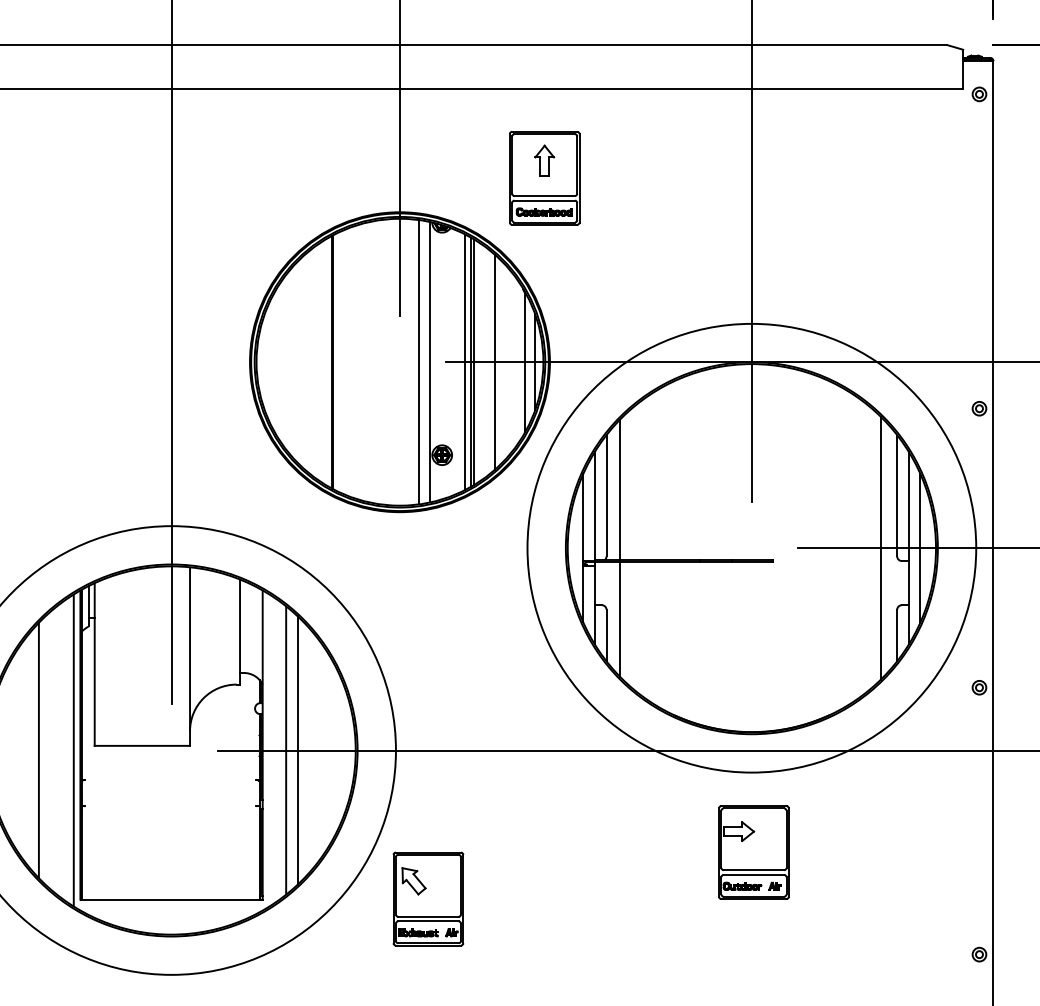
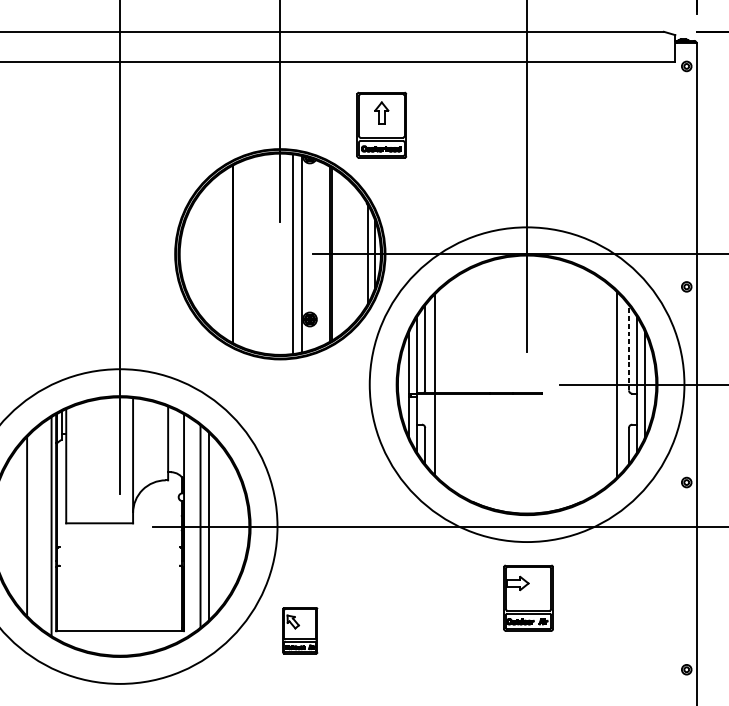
line: (465, 361) -> (326, 253), removed
line: (494, 361) -> (346, 253), removed
line: (897, 495) -> (629, 347), solid -> dashed
part: (428, 898) -> (300, 630), size x0.7

